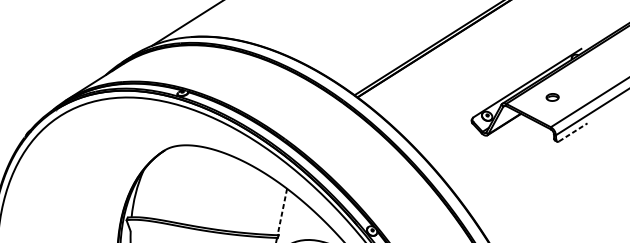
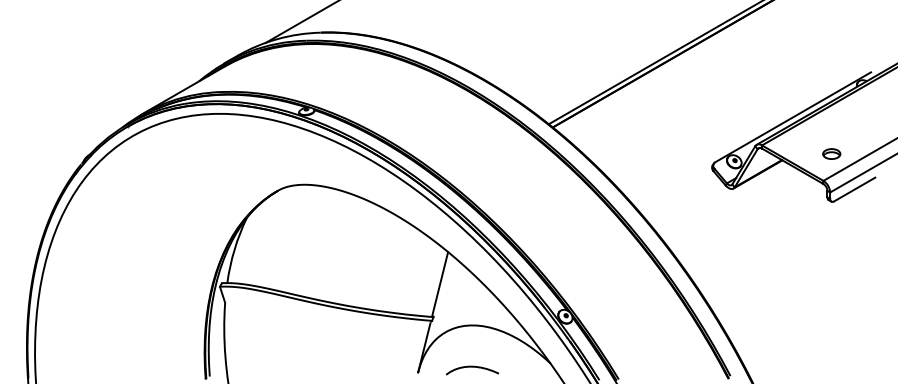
part: (552, 97) -> (831, 153), moved
line: (573, 132) -> (854, 189), dashed -> solid
line: (281, 212) -> (439, 285), dashed -> solid

